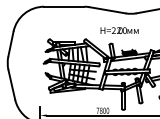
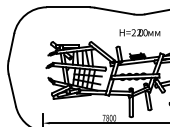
text: (119, 30) -> (139, 32), moved

